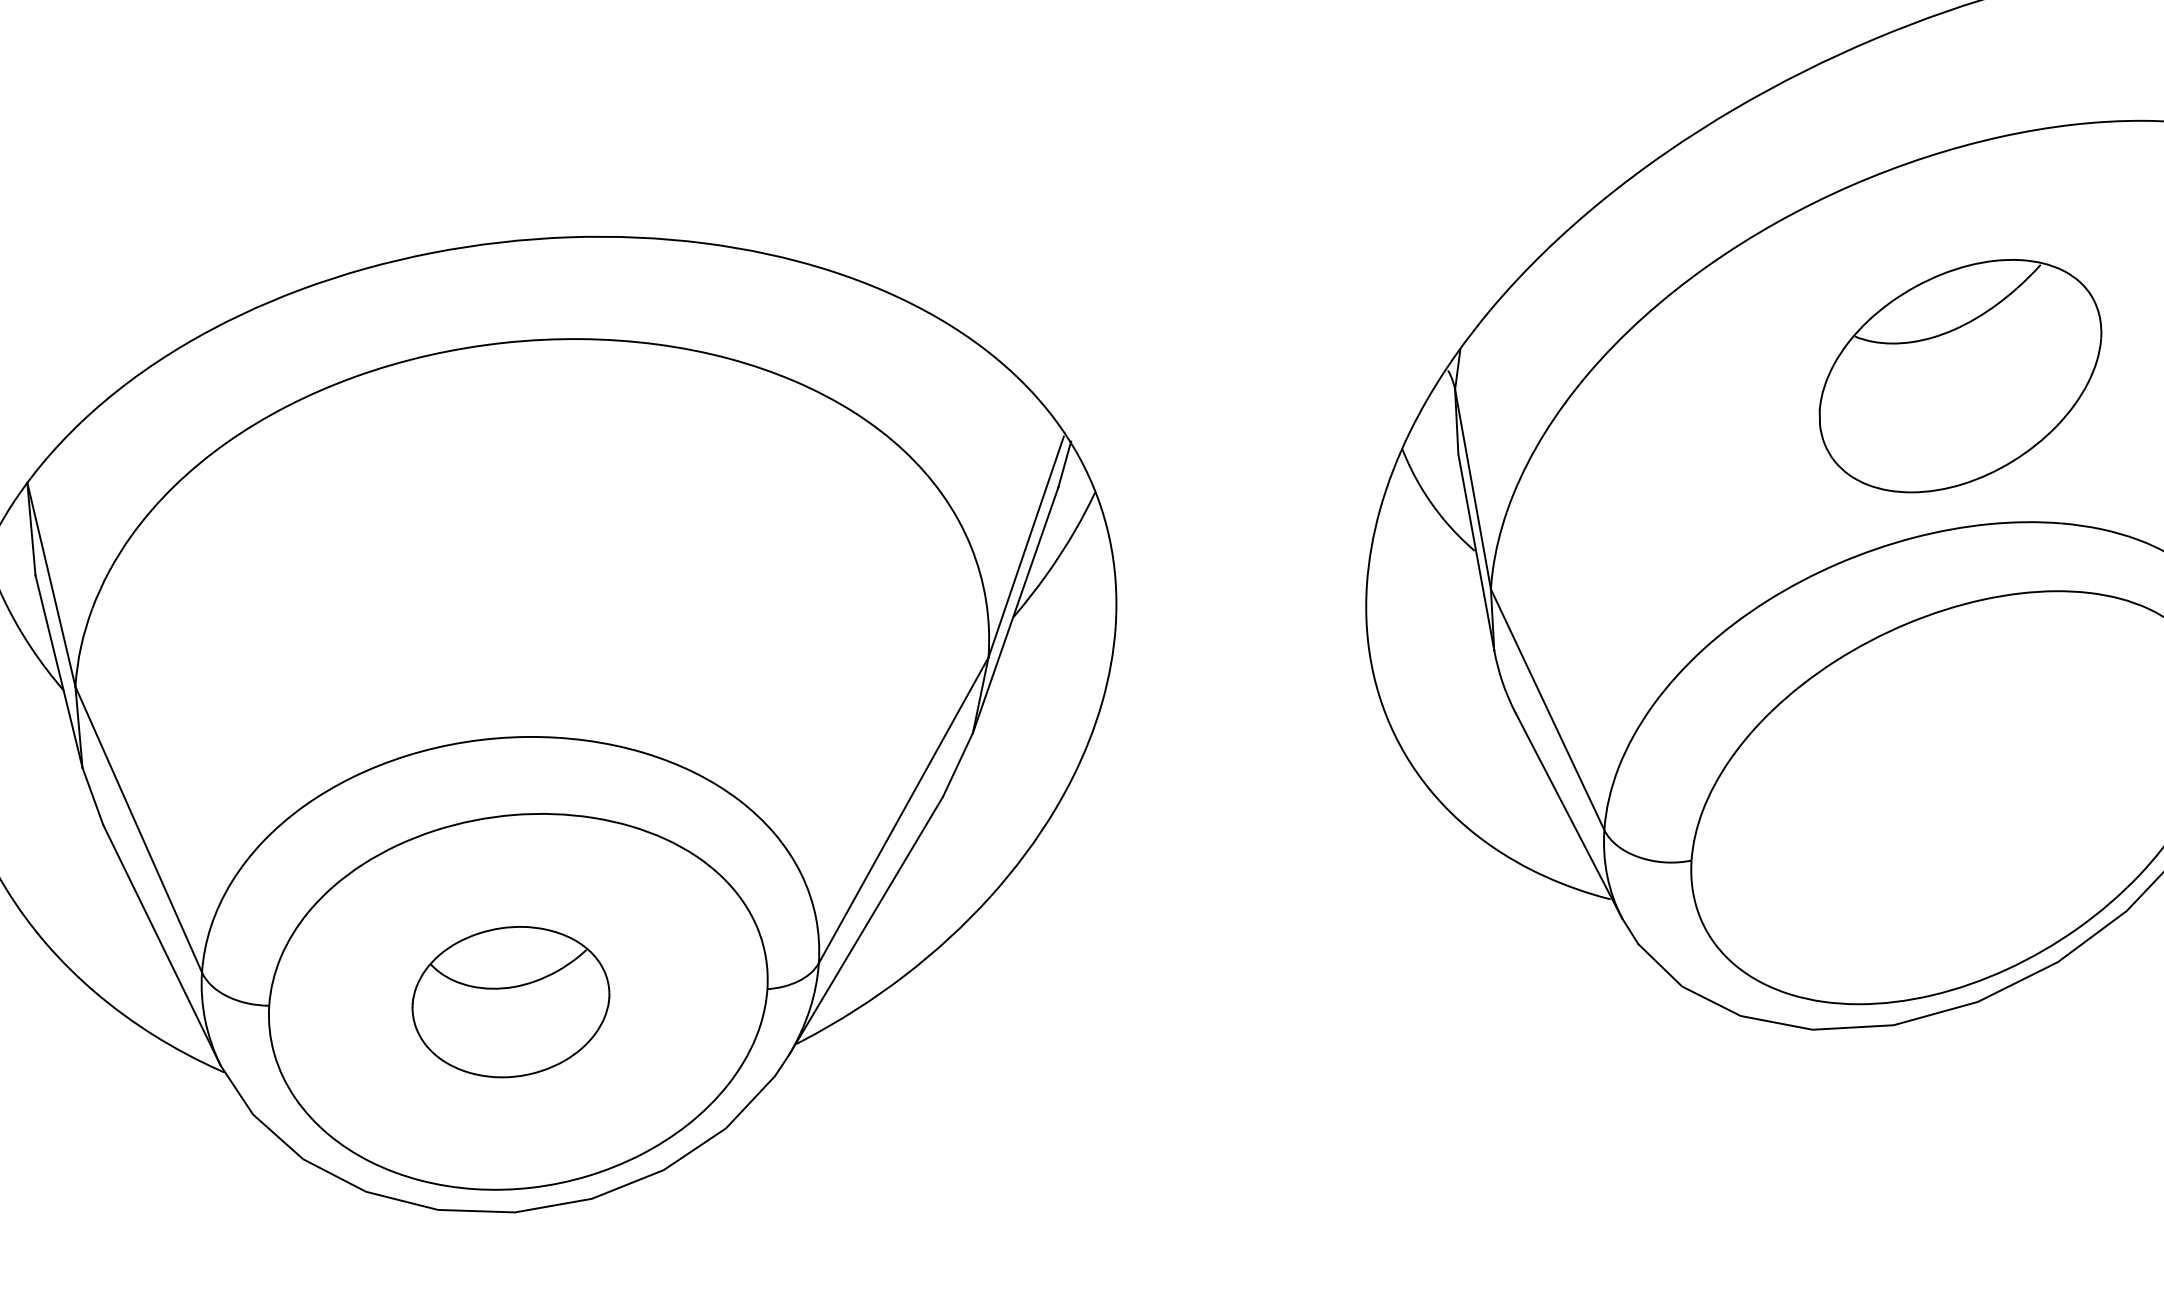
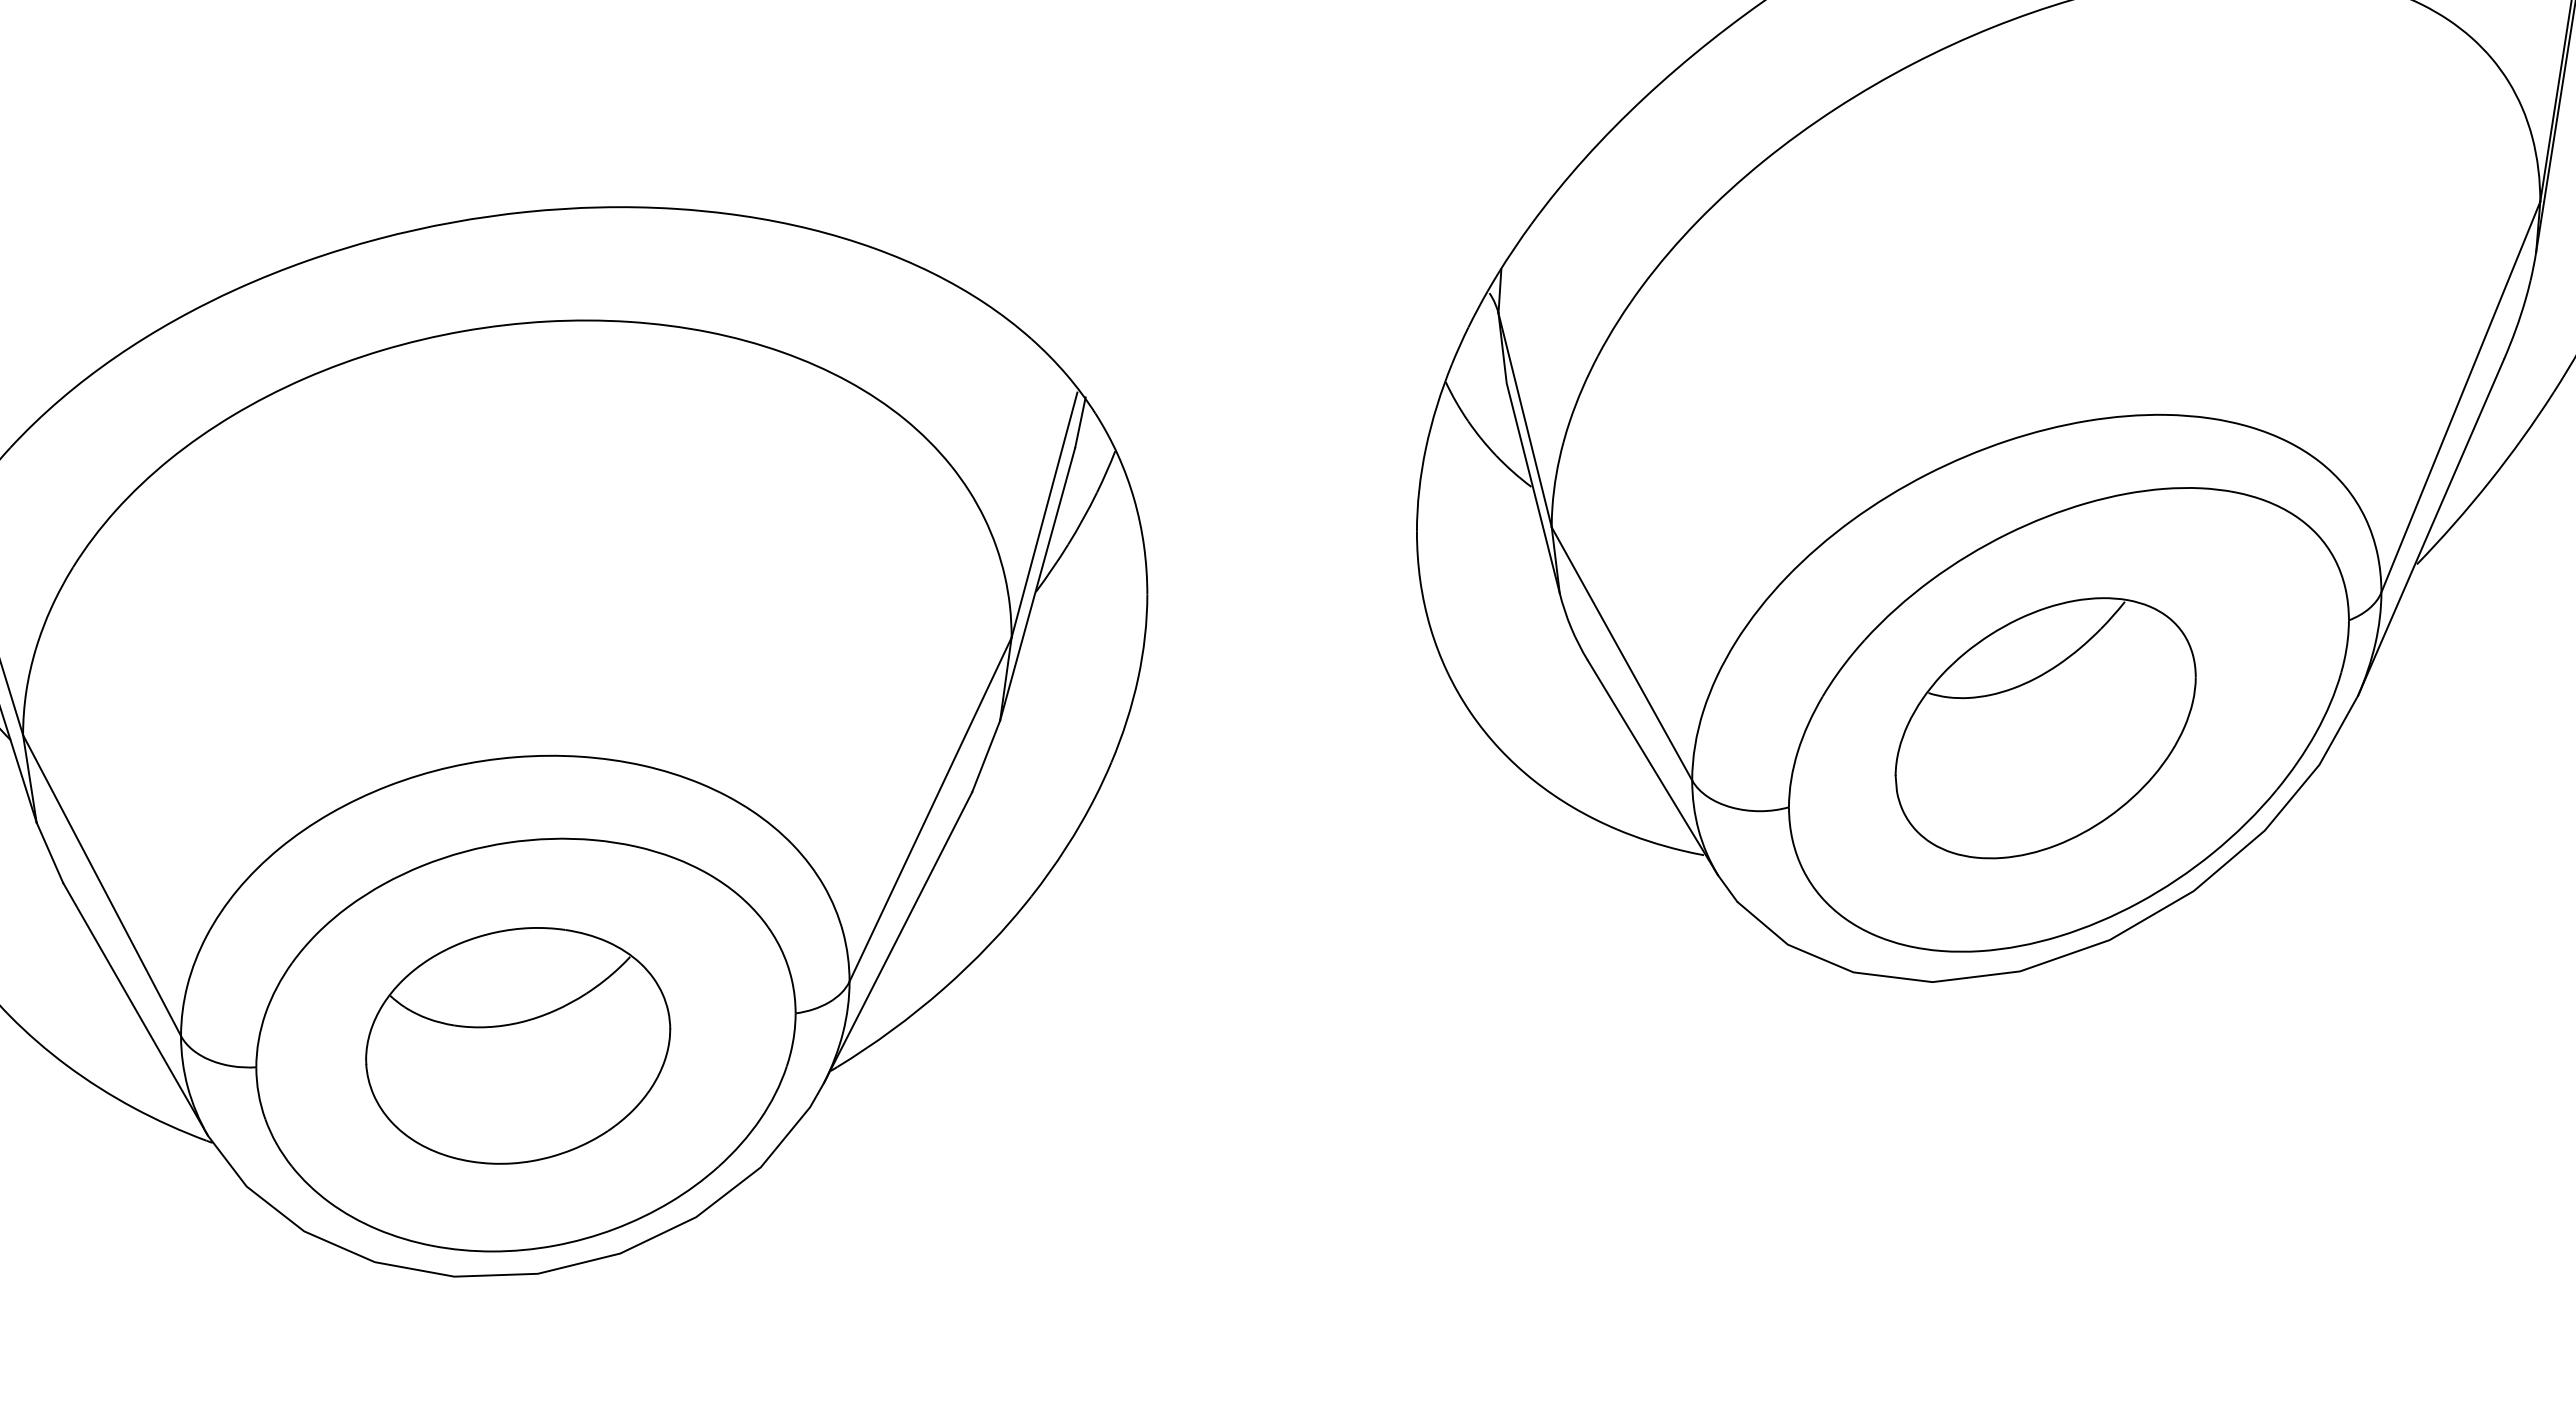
part: (1960, 376) -> (2045, 728), moved
part: (511, 1001) -> (518, 1045), size x1.43

